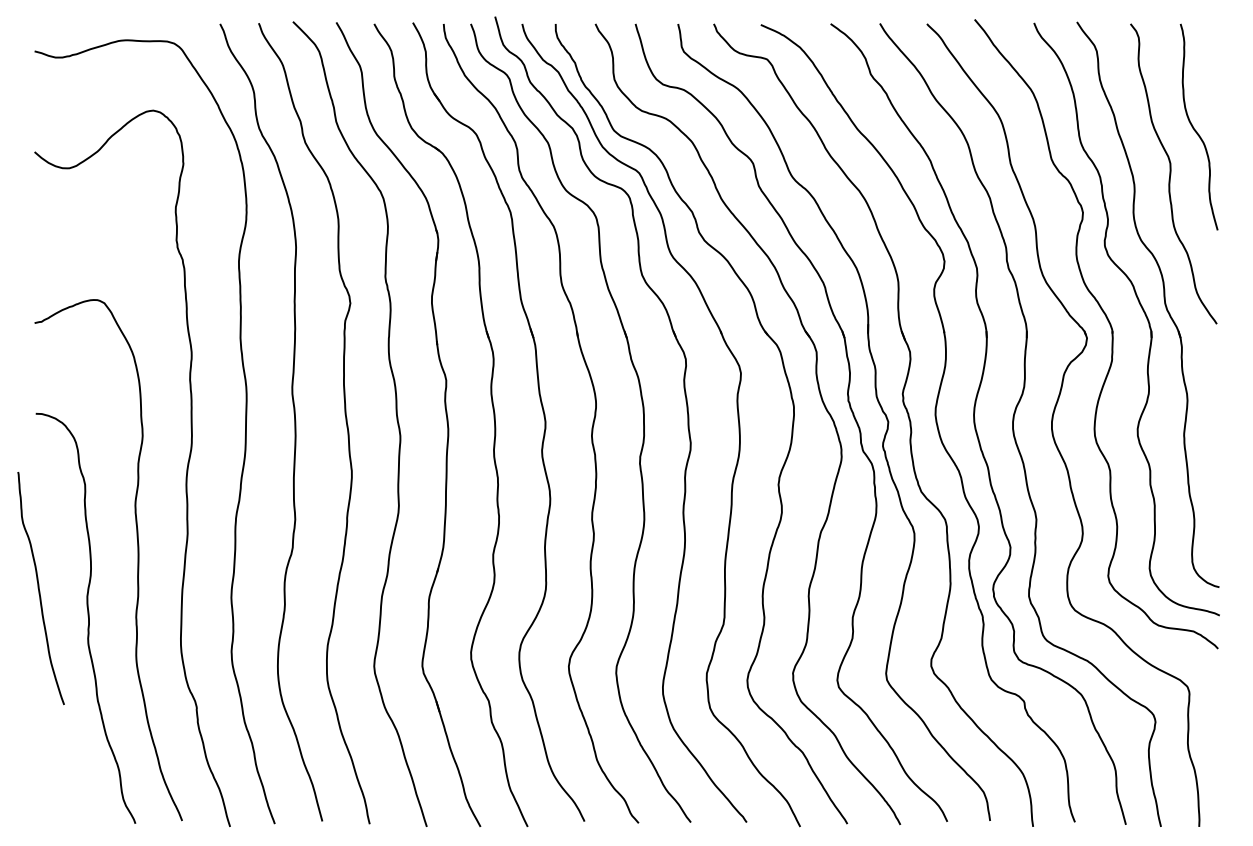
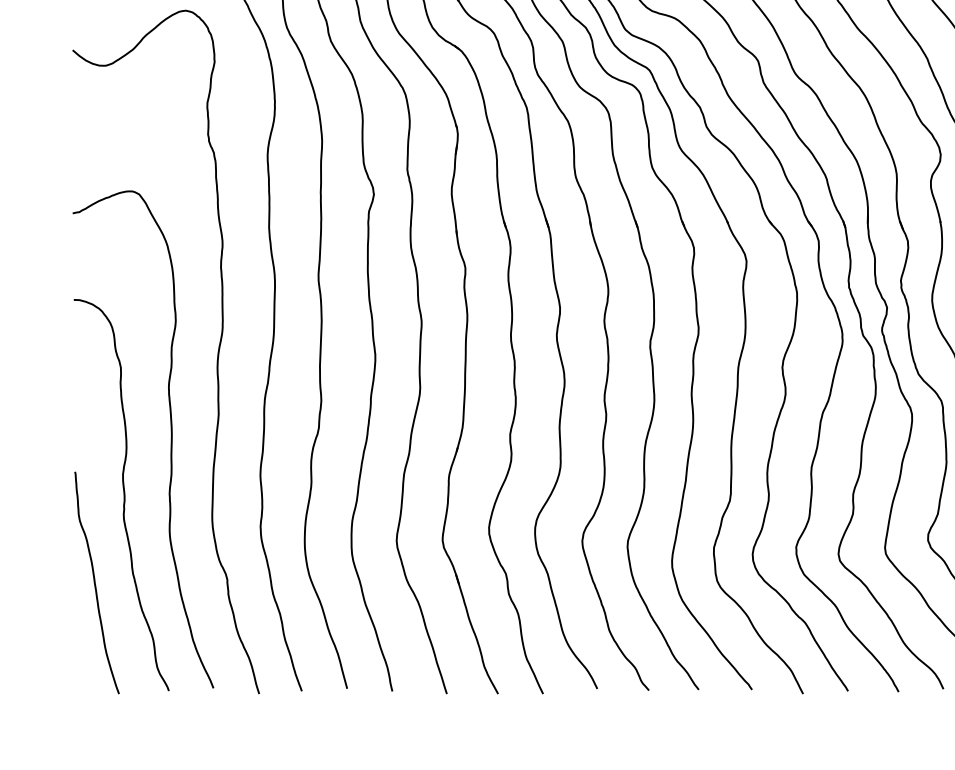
curve: (39, 588) -> (95, 582), moved

